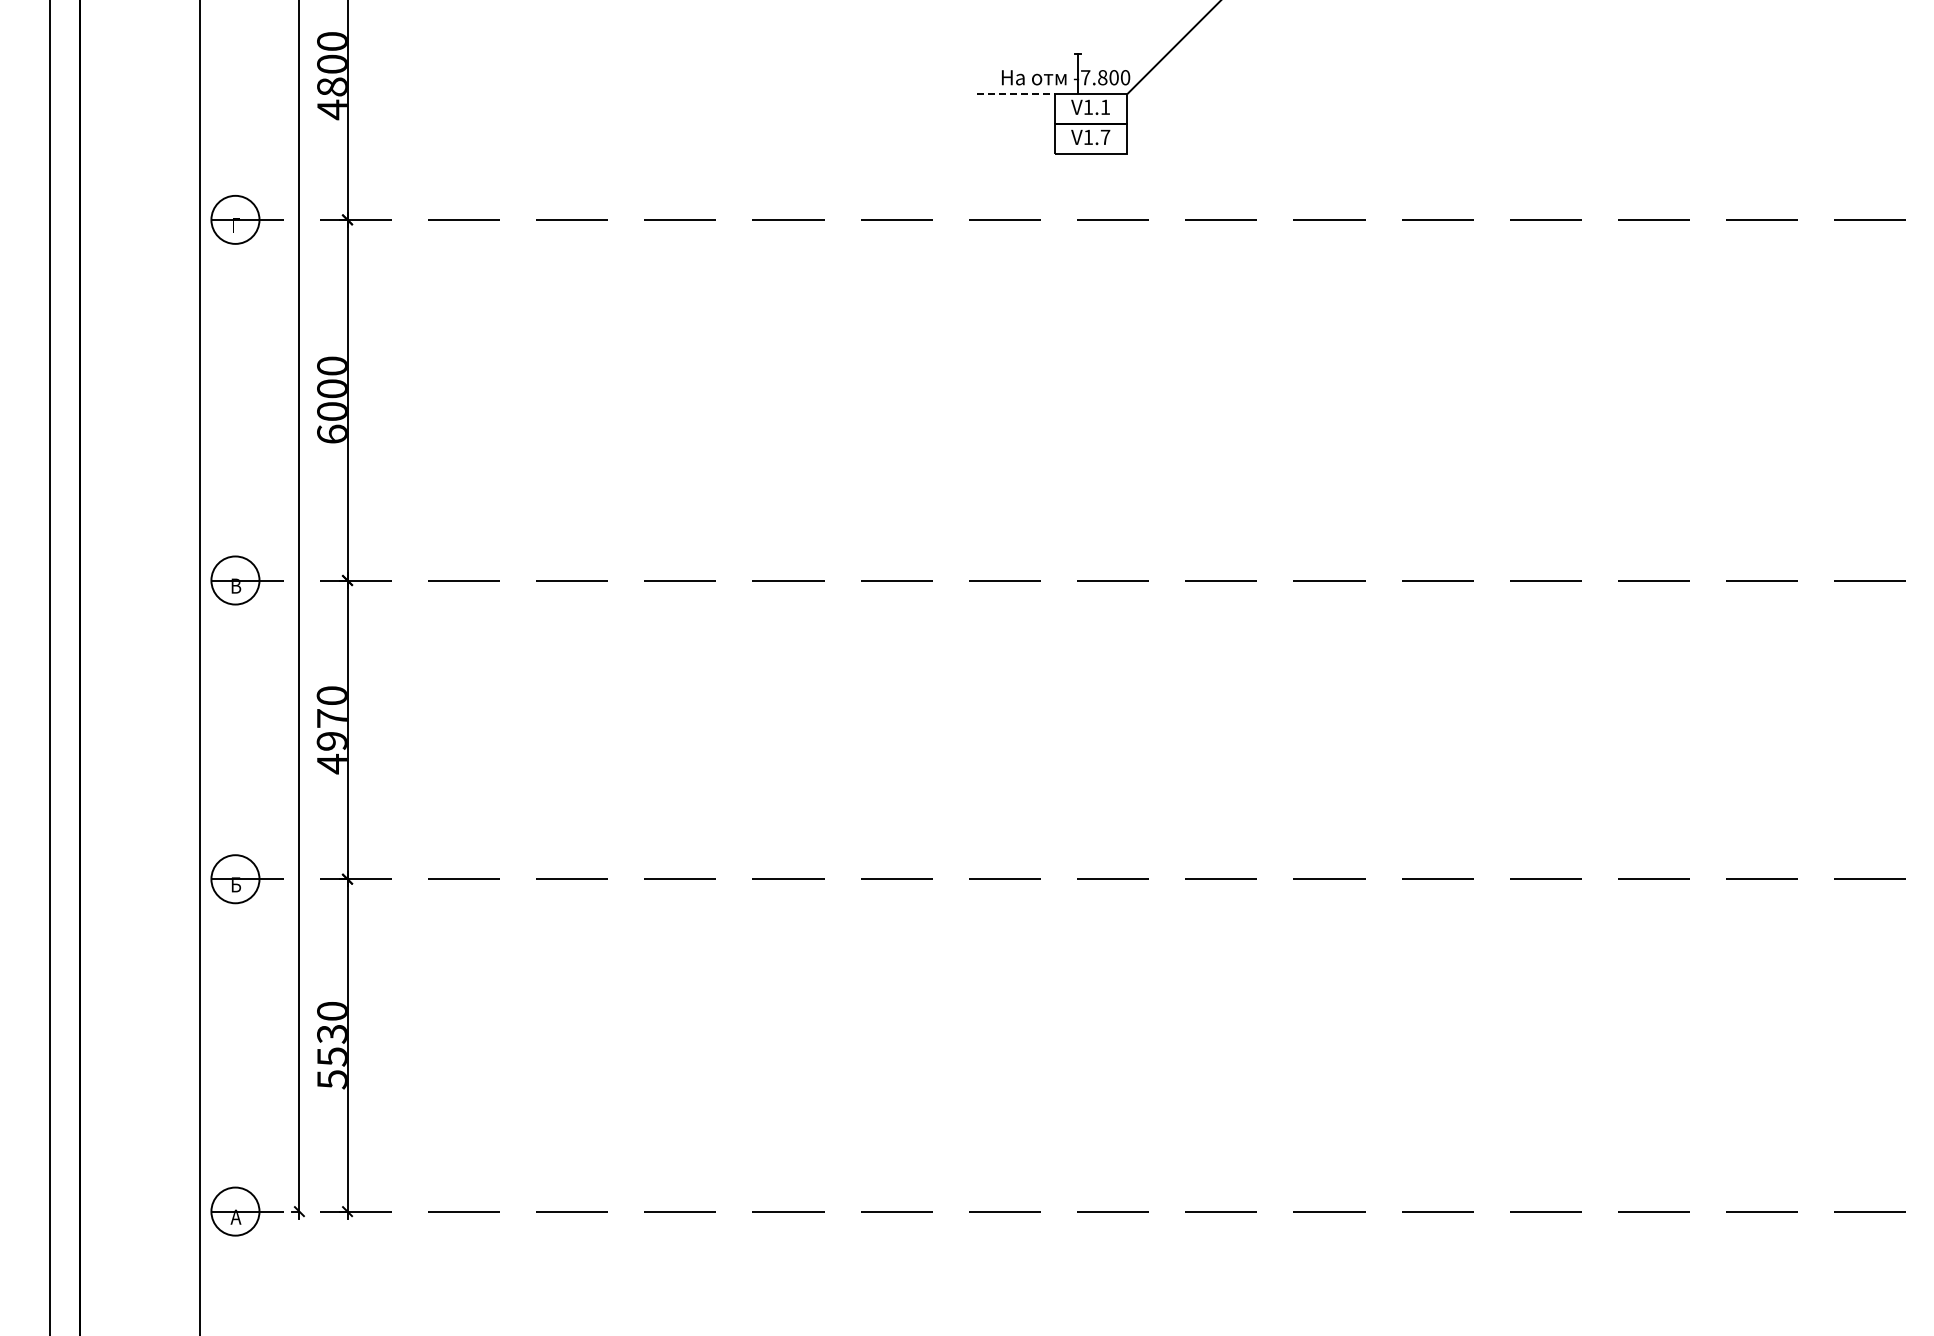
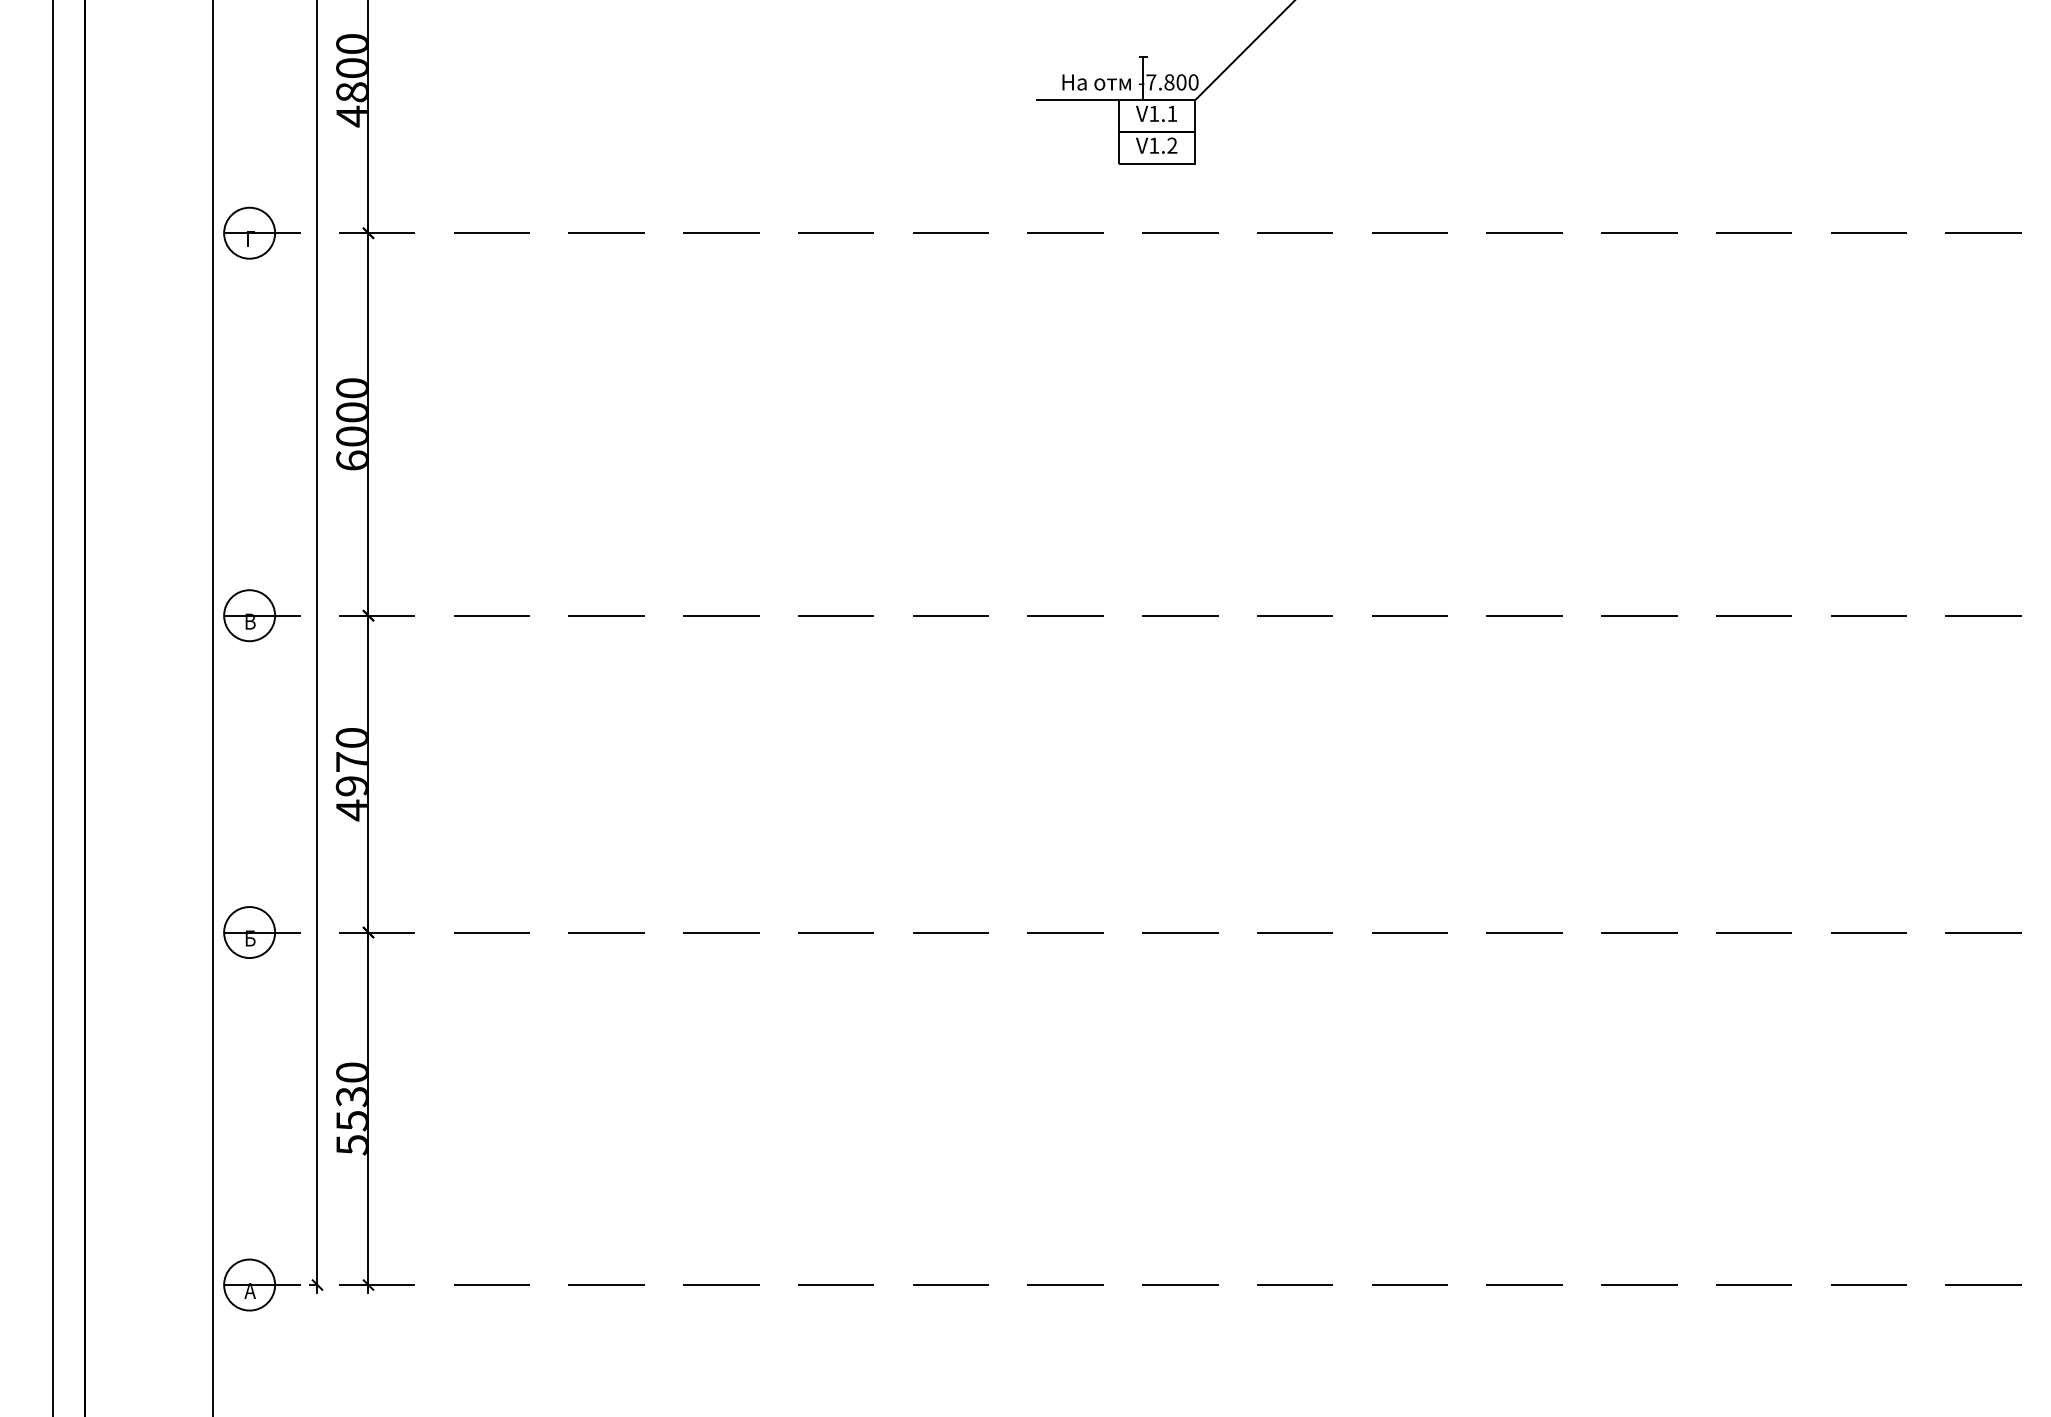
line: (1016, 94) -> (1077, 100), dashed -> solid
text: (1105, 136) -> (1172, 144), V1.7 -> V1.2

